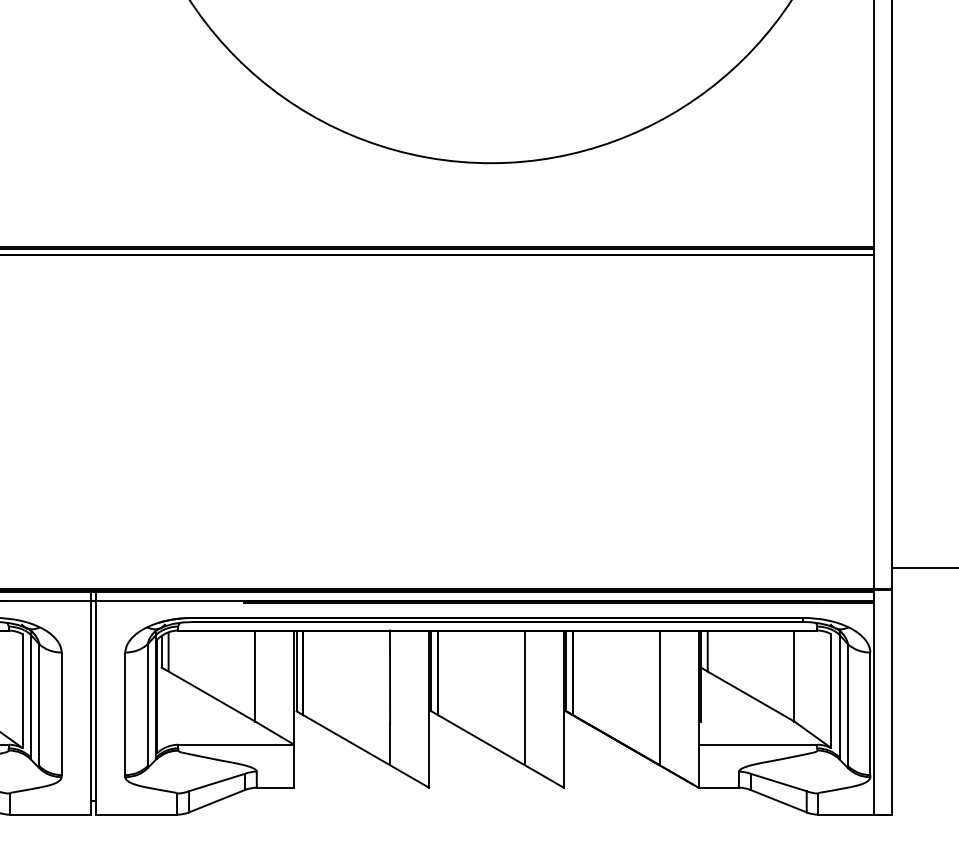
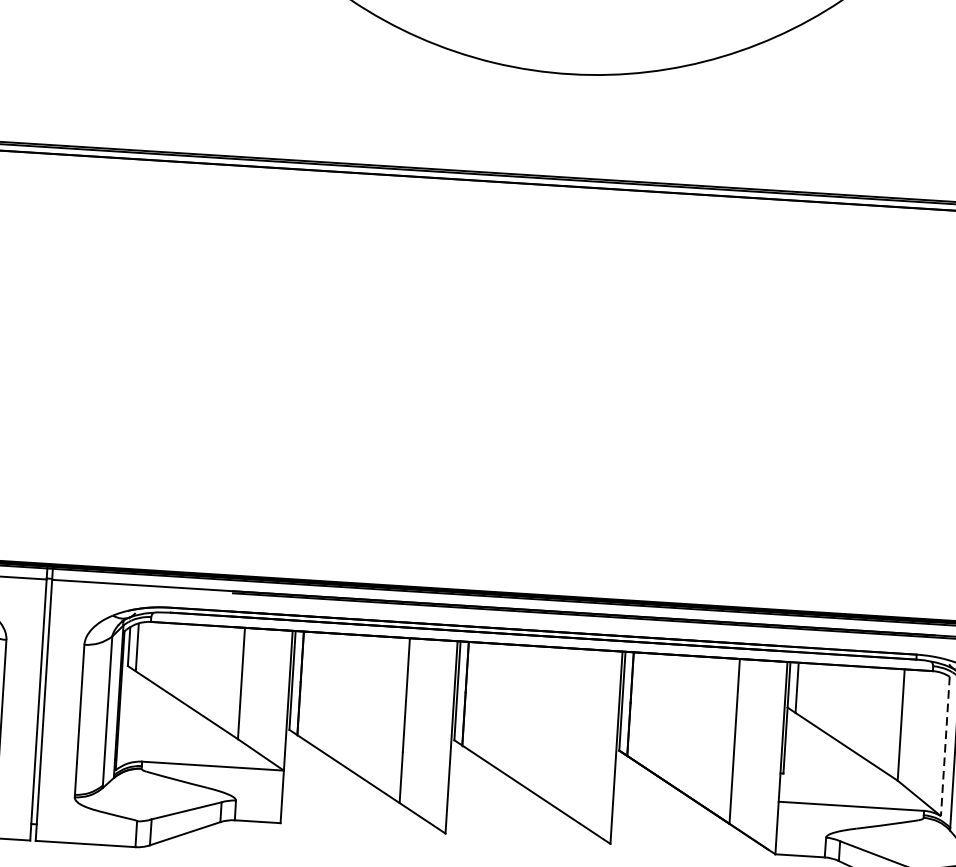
line: (831, 691) -> (945, 746), solid -> dashed
line: (524, 697) -> (569, 730), removed

